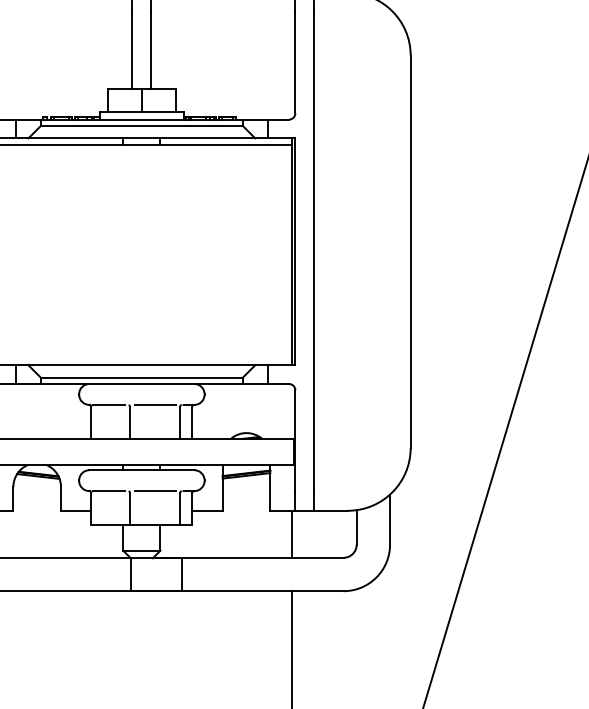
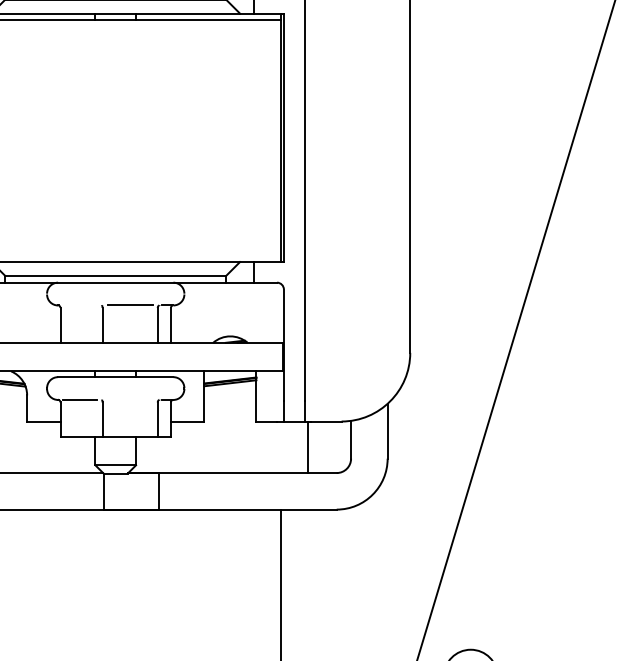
line: (108, 404) -> (79, 305), removed
line: (155, 491) -> (130, 400), removed
line: (292, 533) -> (308, 446), moved

